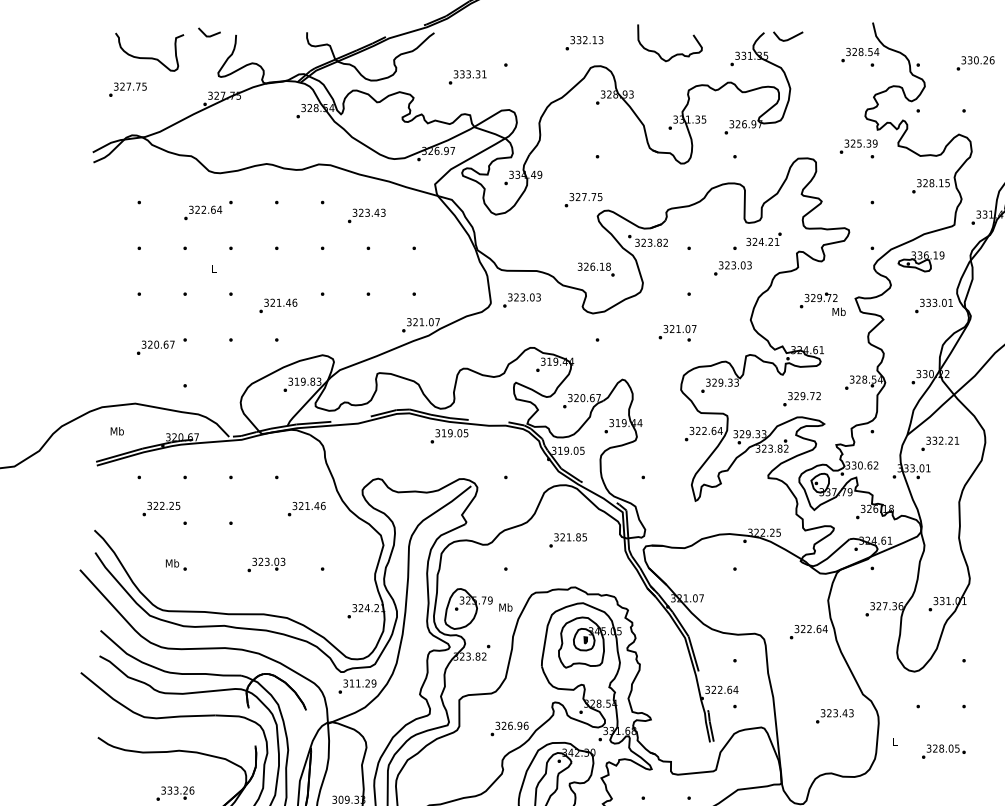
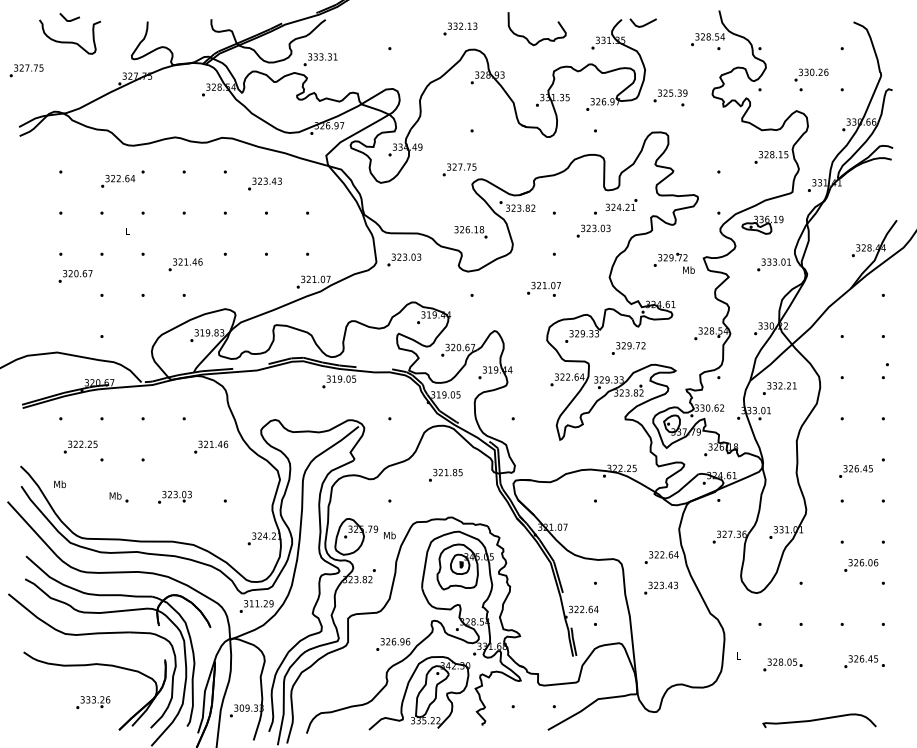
line: (206, 34) -> (67, 19), moved
text: (975, 62) -> (811, 74), moved
text: (467, 77) -> (320, 59), moved
text: (127, 89) -> (26, 70), moved
text: (858, 148) -> (670, 97), moved
text: (155, 347) -> (75, 276), moved
text: (801, 399) -> (628, 348), moved
text: (116, 430) -> (59, 483), moved
text: (175, 565) -> (118, 497), moved
text: (834, 715) -> (660, 587), moved

